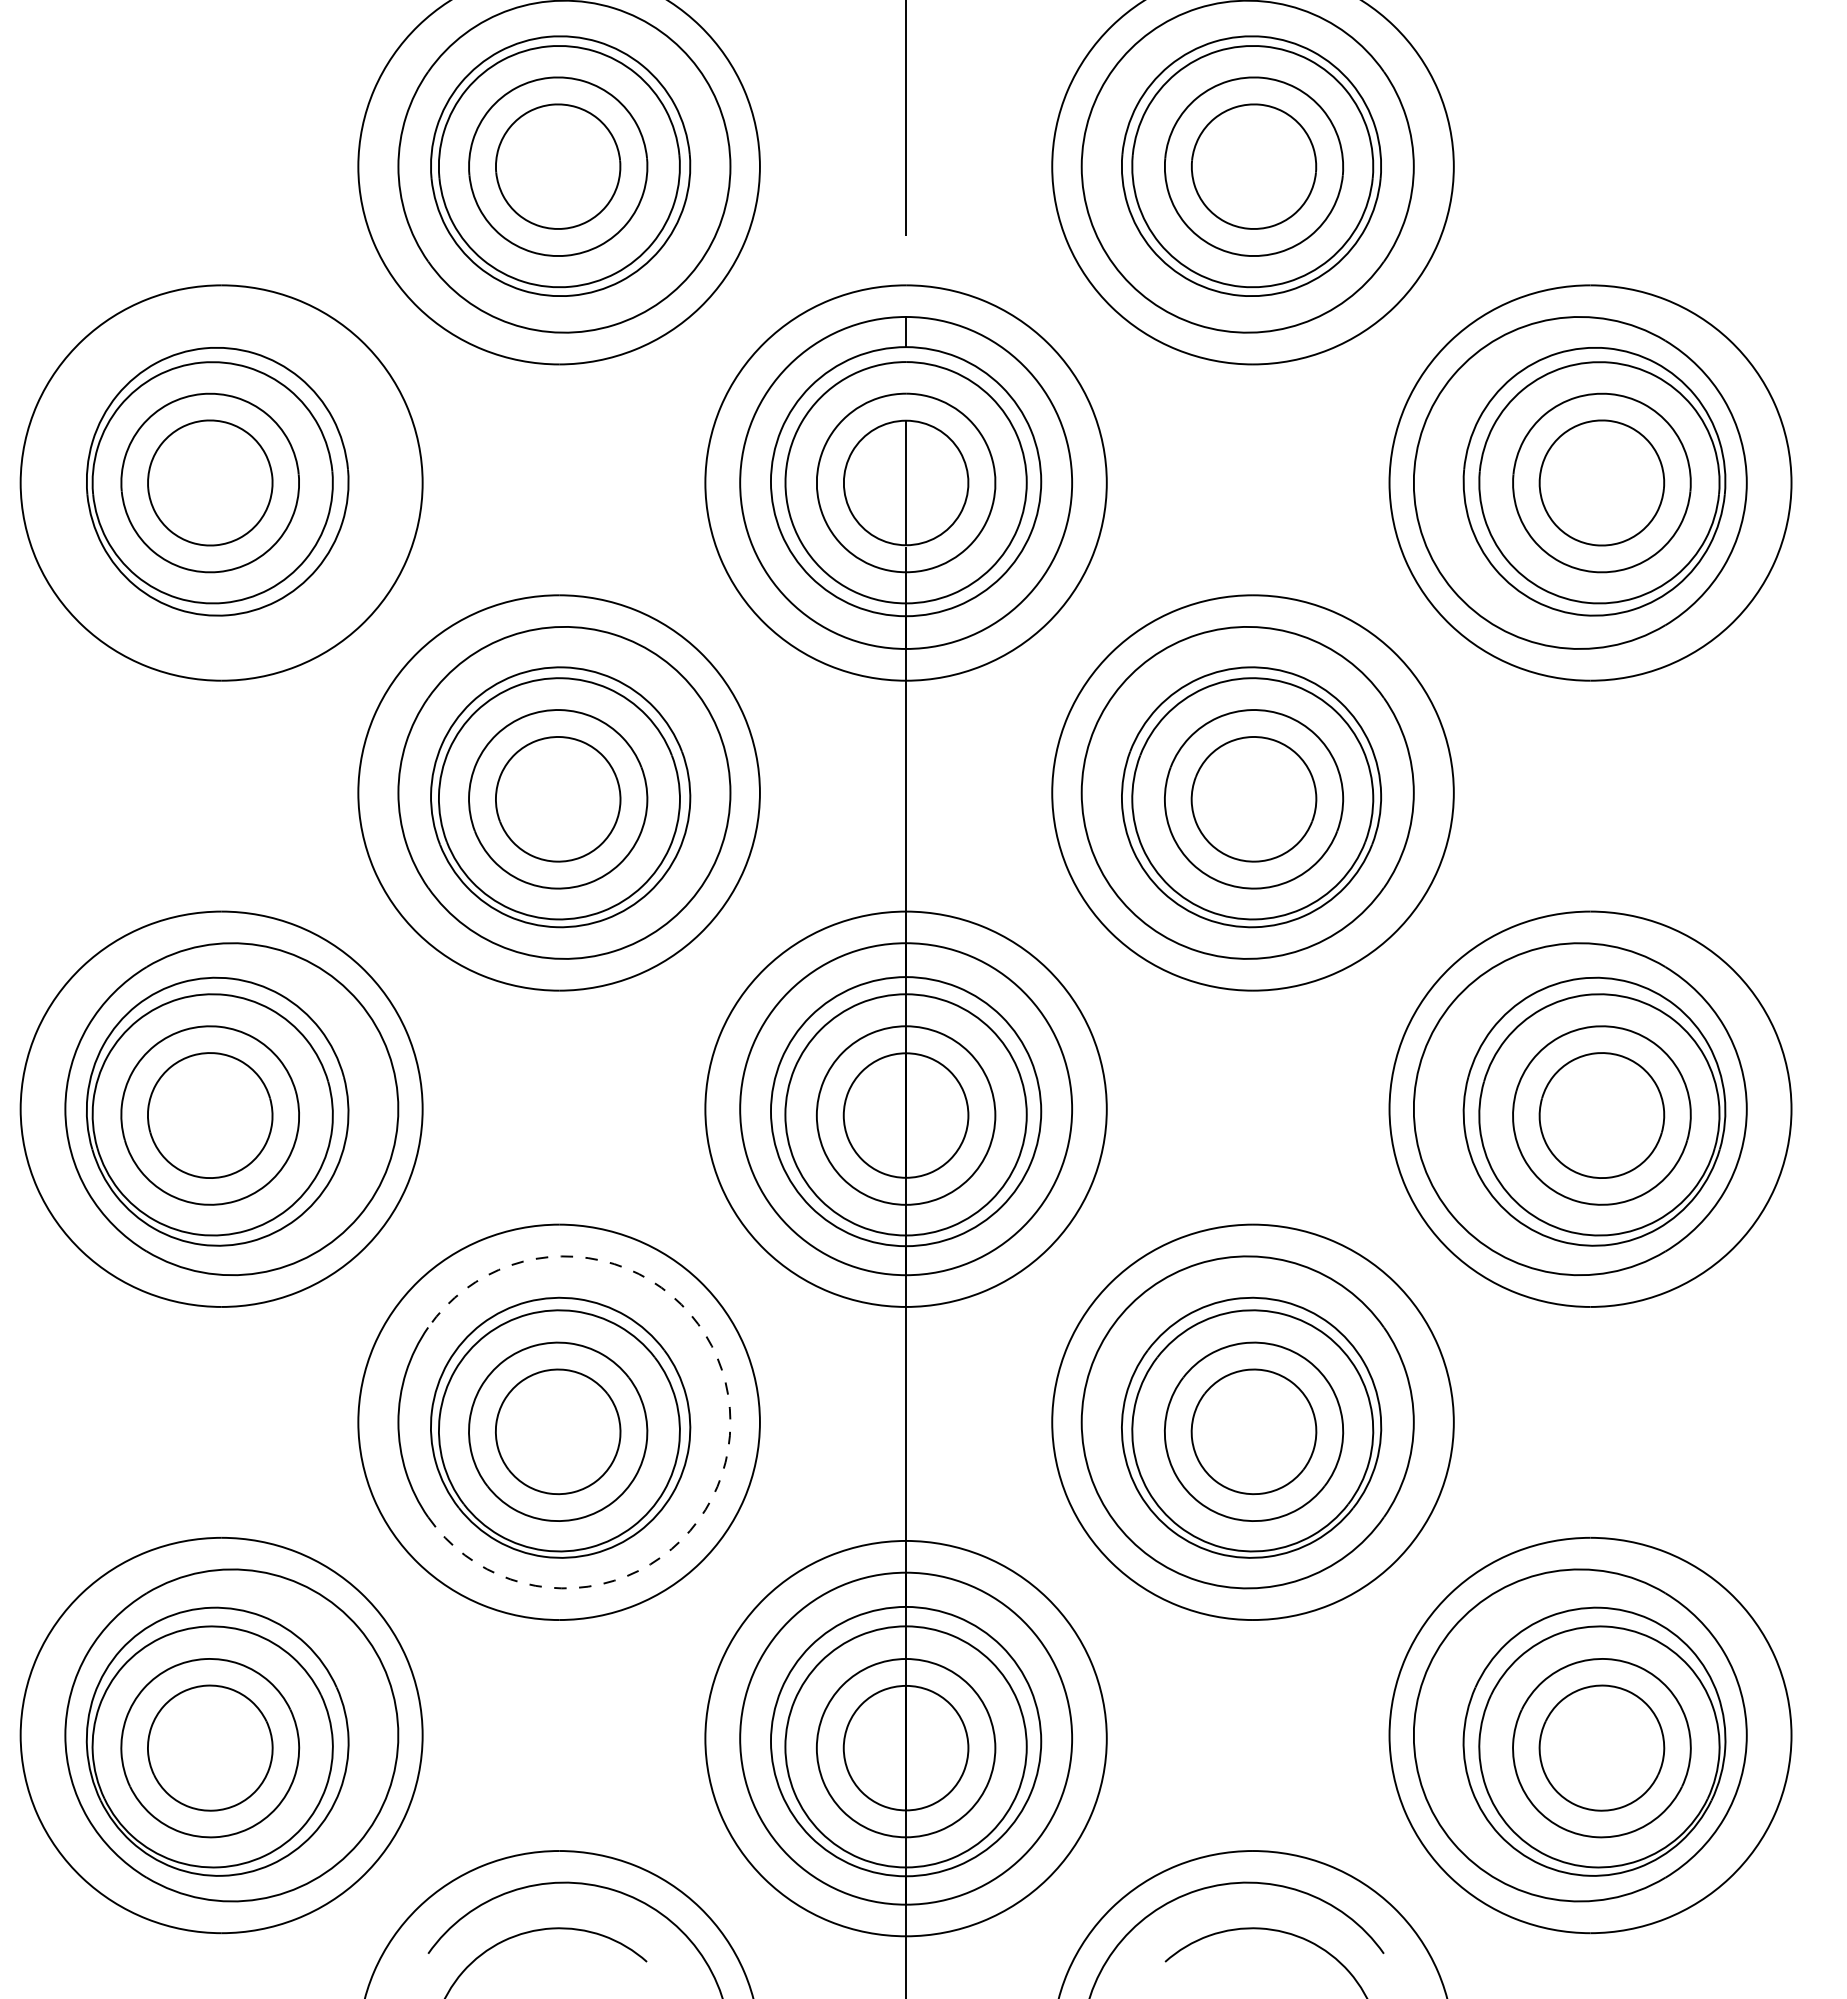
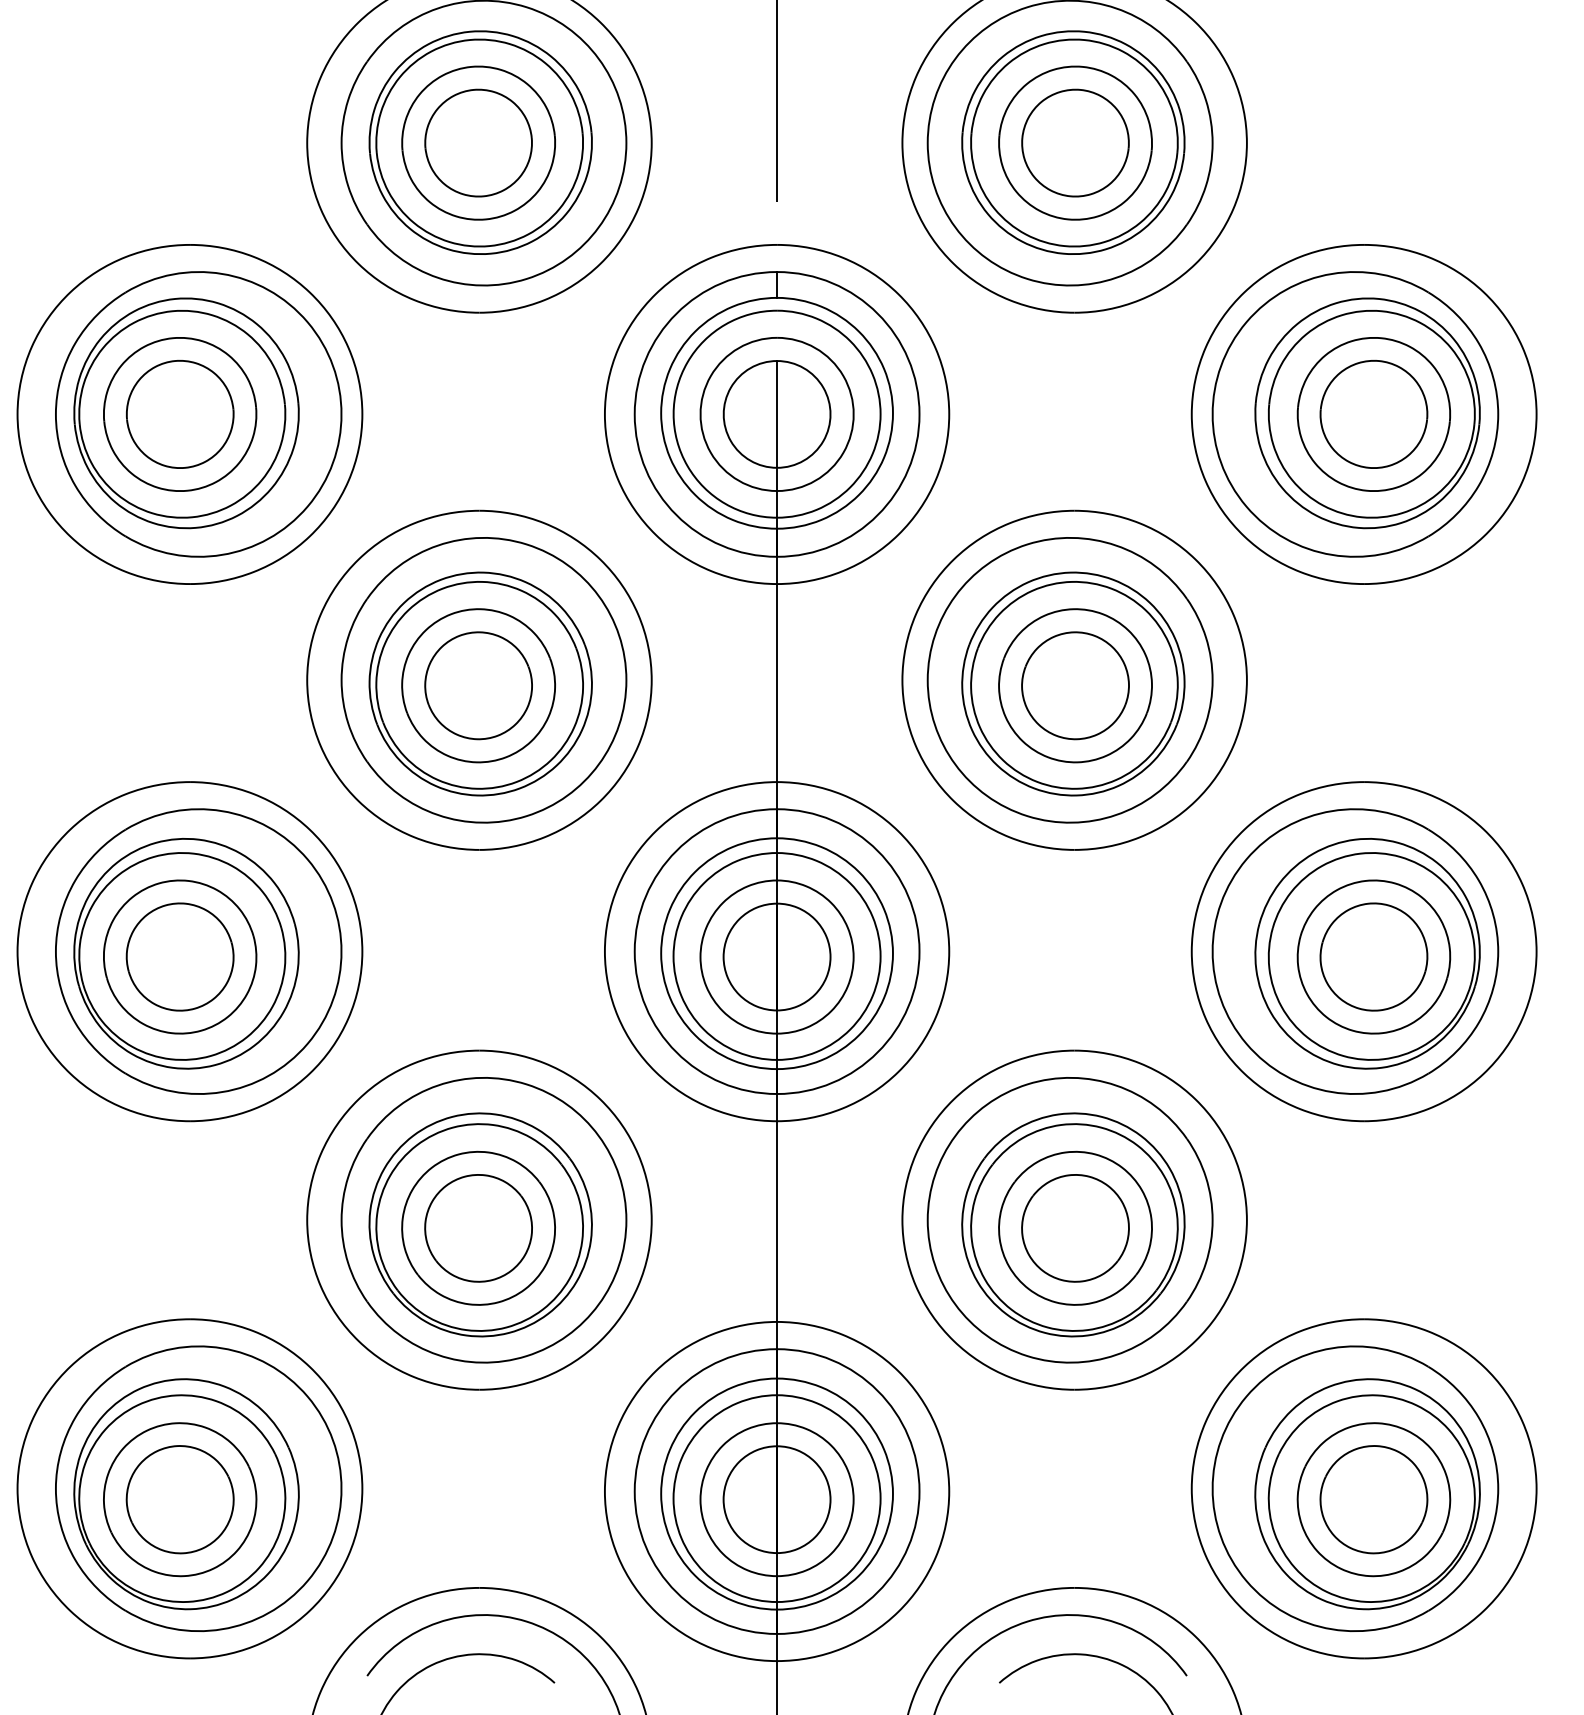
part: (231, 482) -> (198, 414), added
arc: (730, 1422) -> (626, 1220), dashed -> solid

